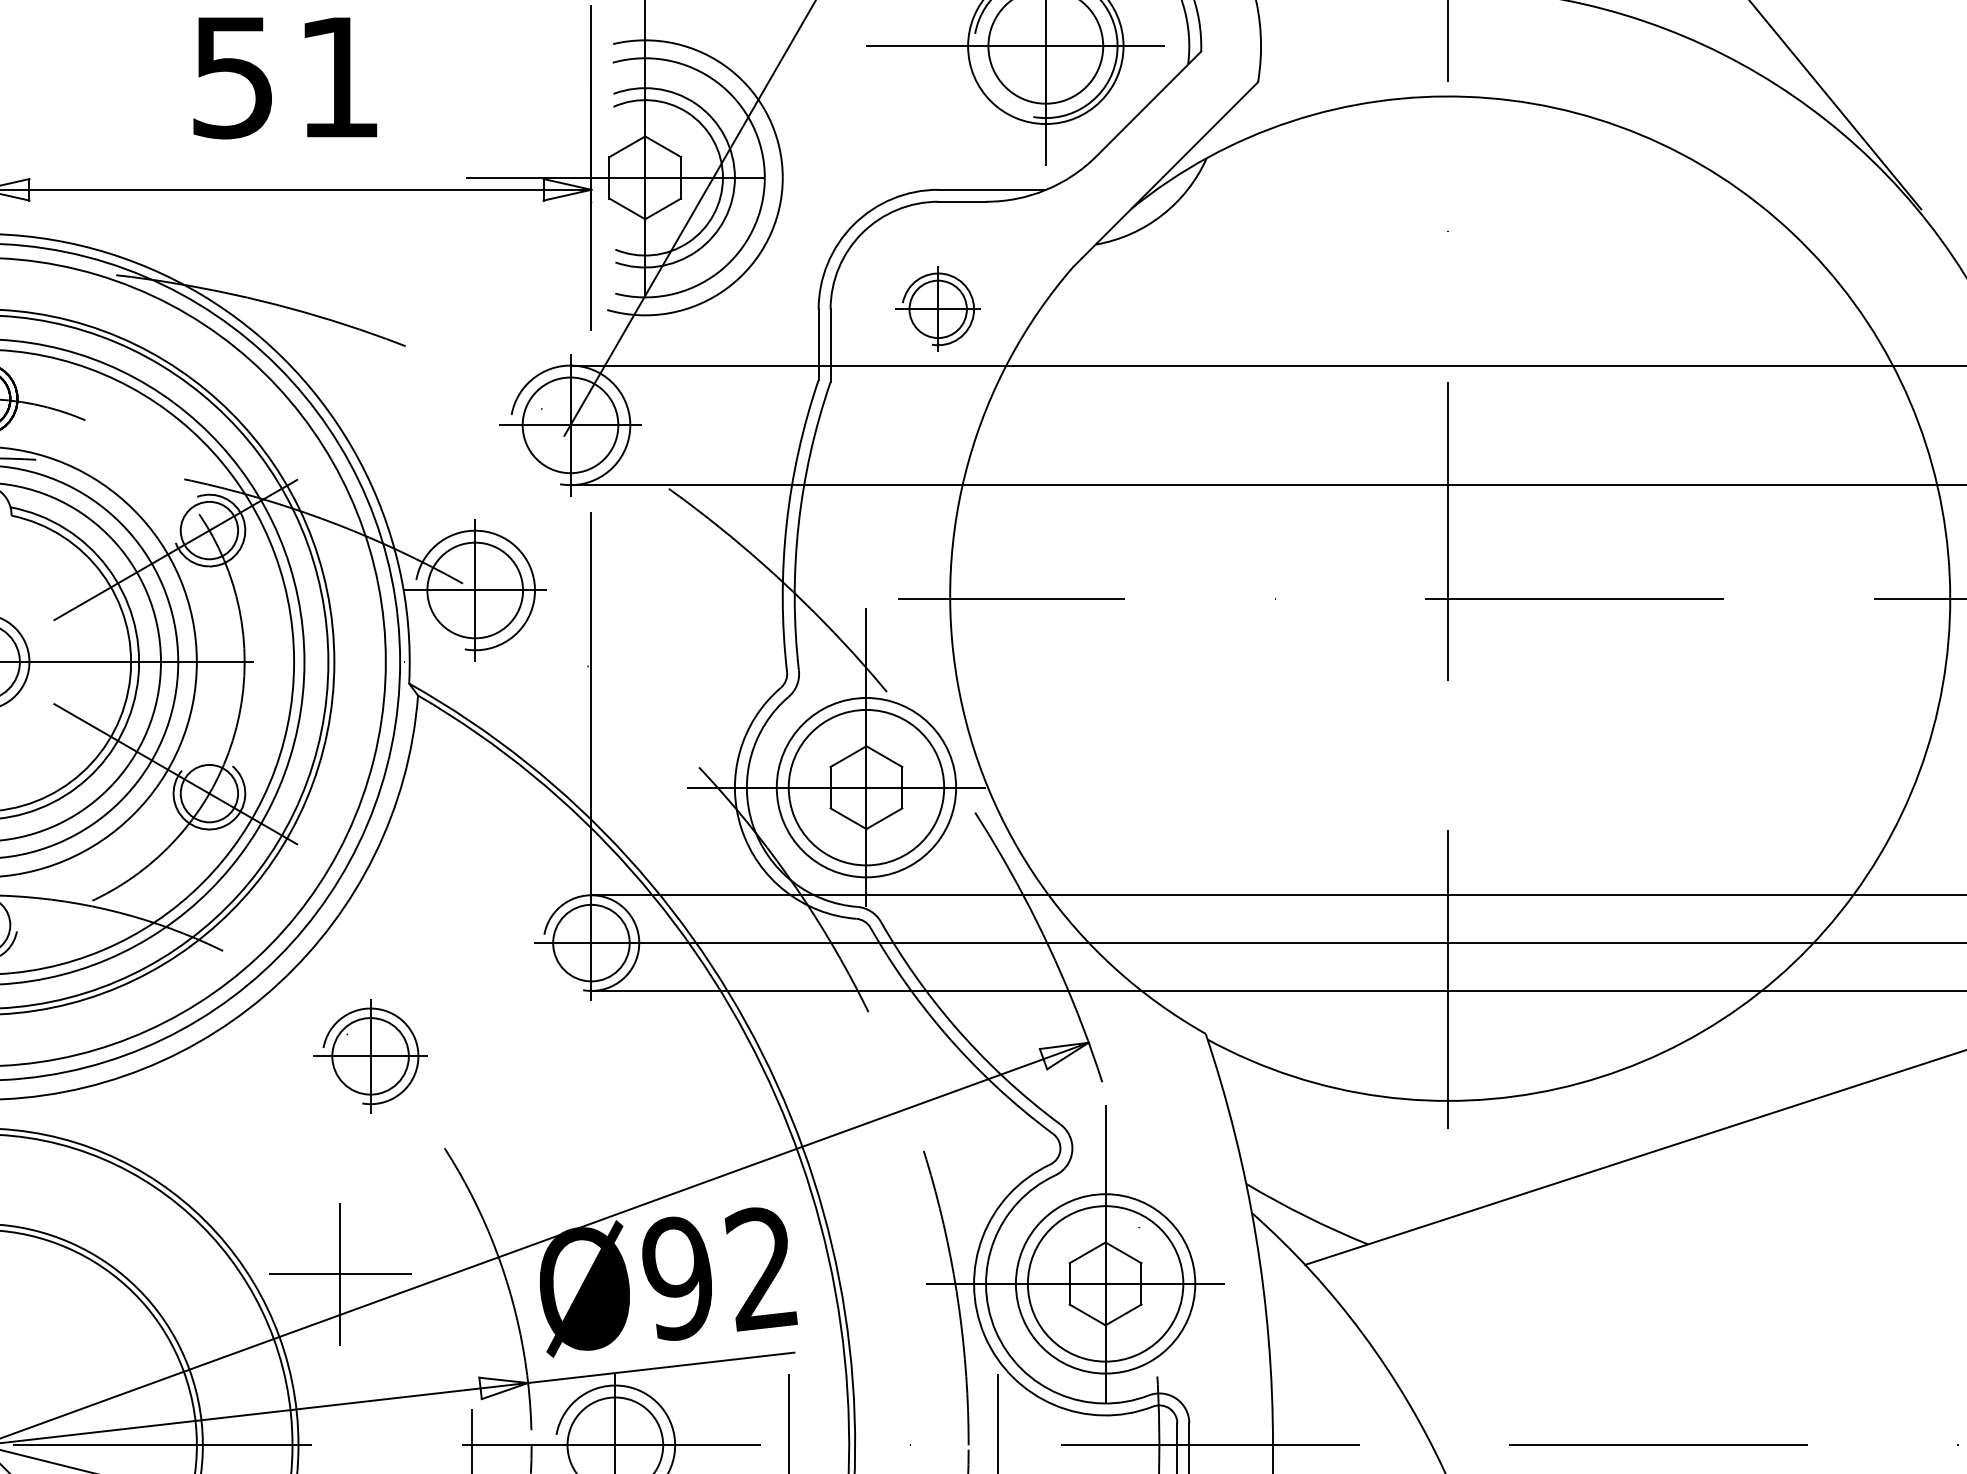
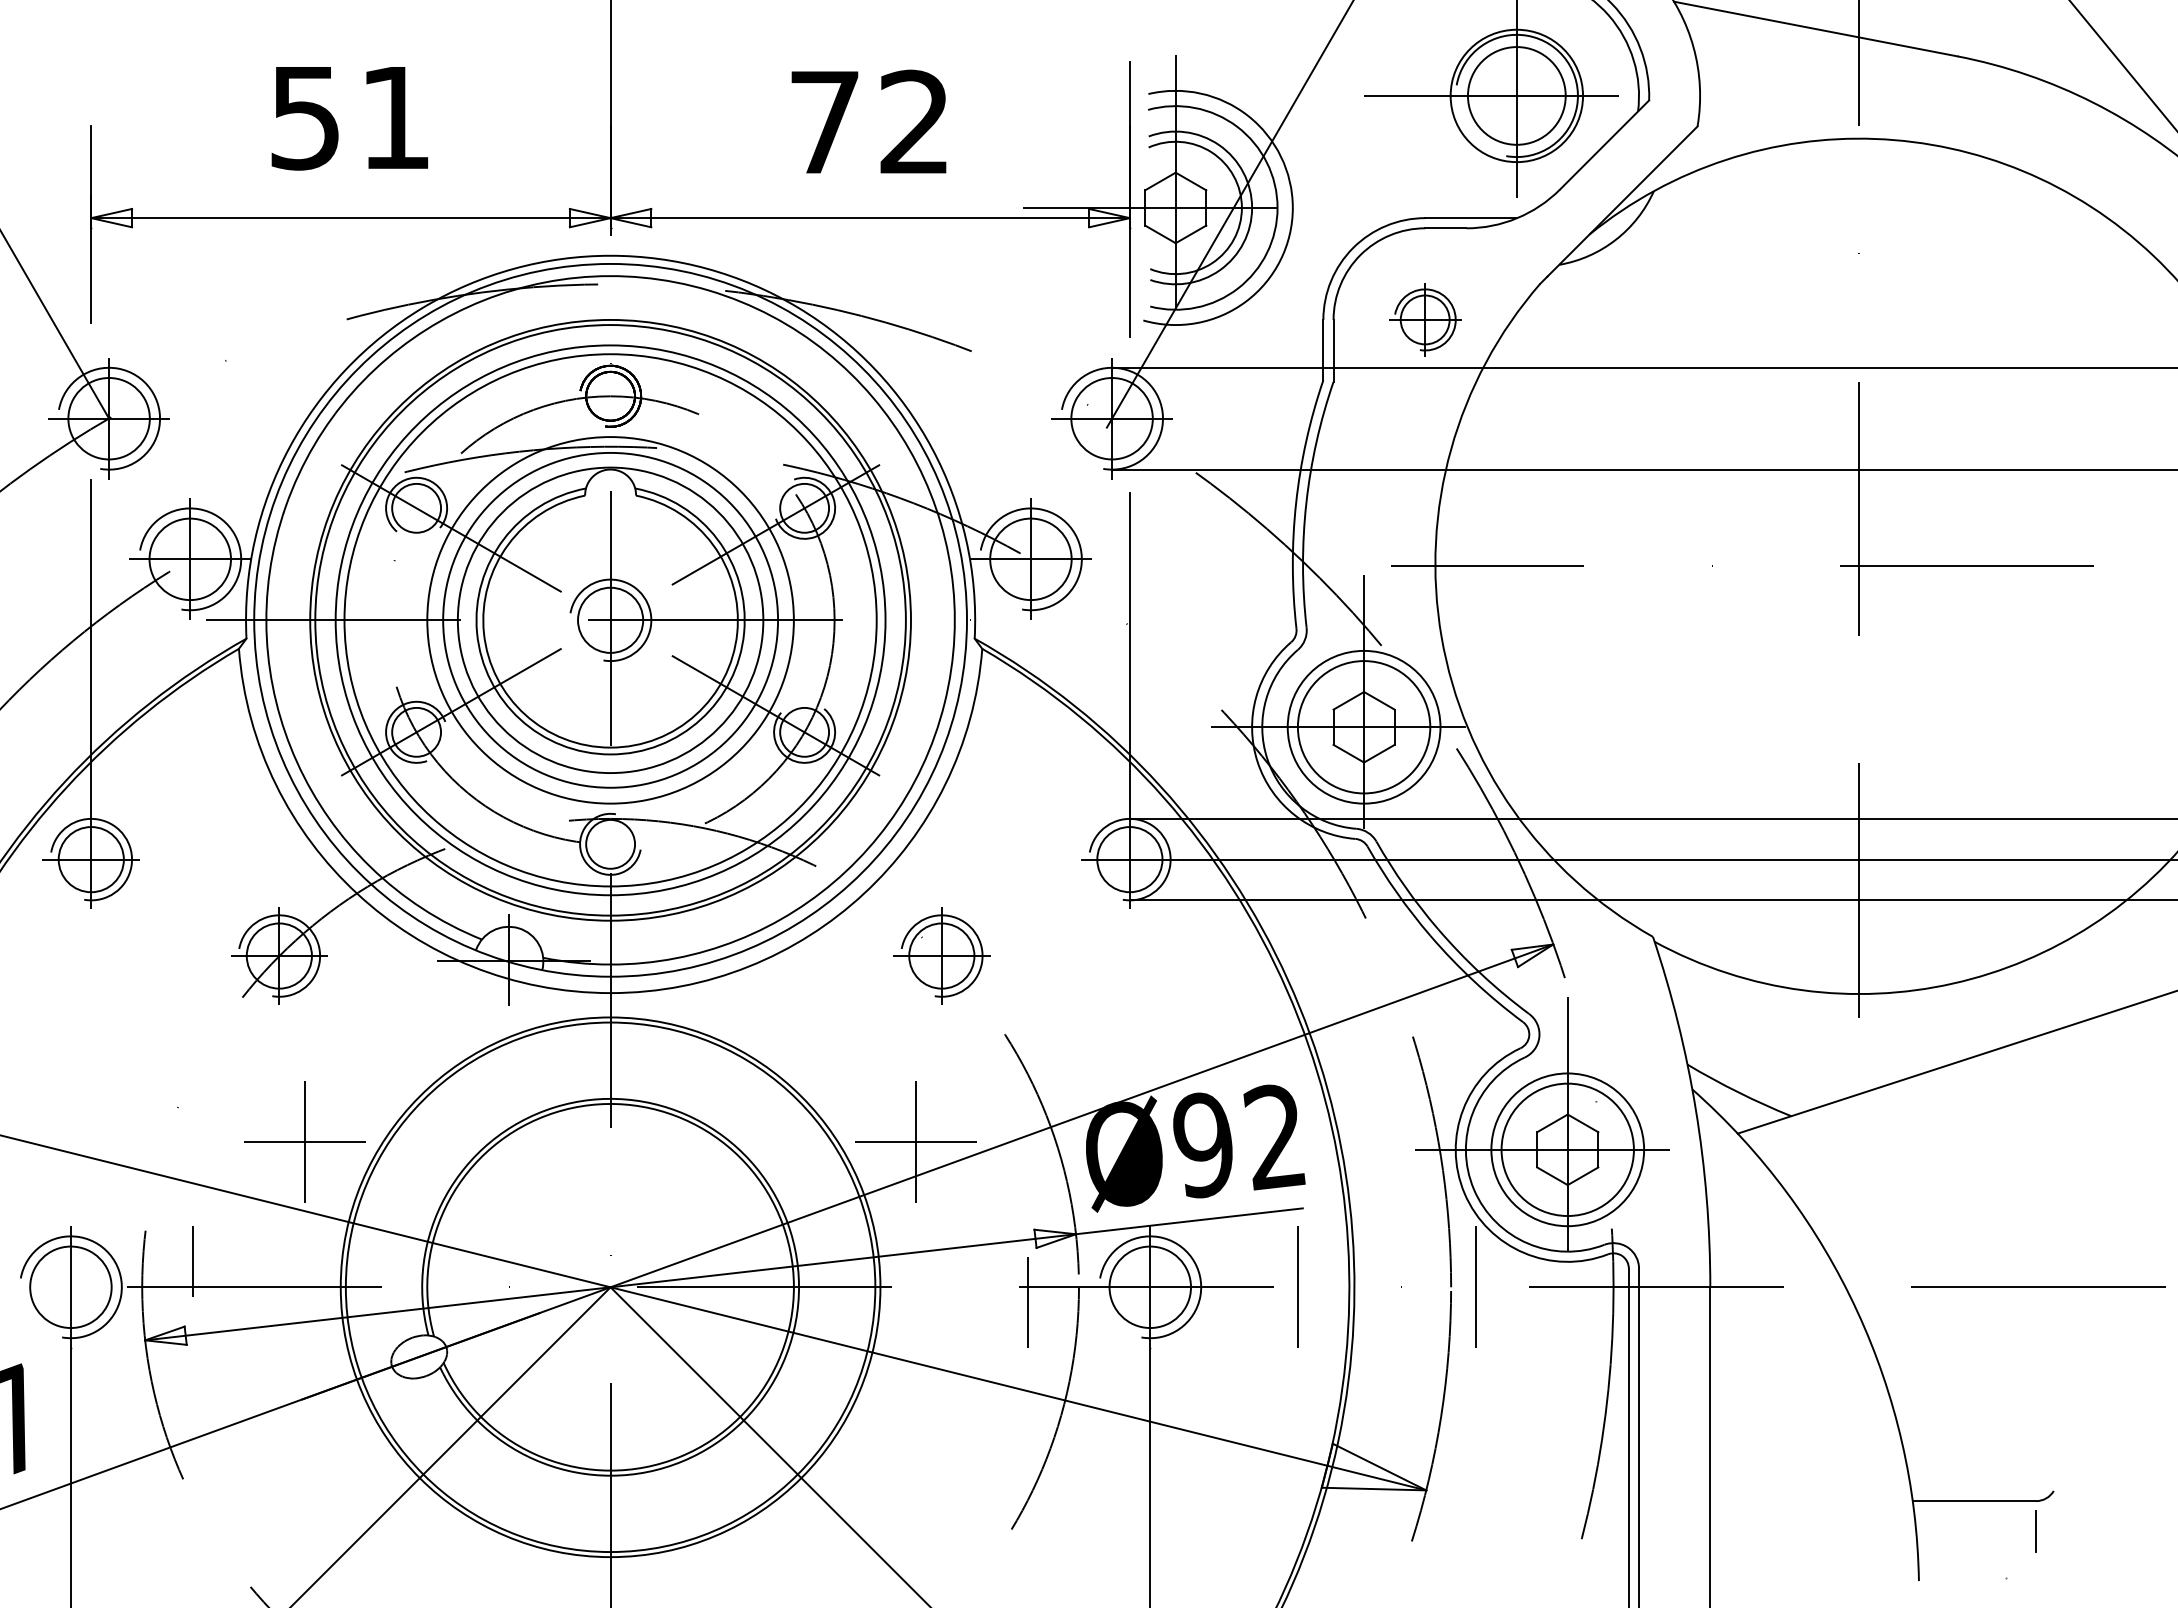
text: (285, 77) -> (869, 122), 51 -> 72

